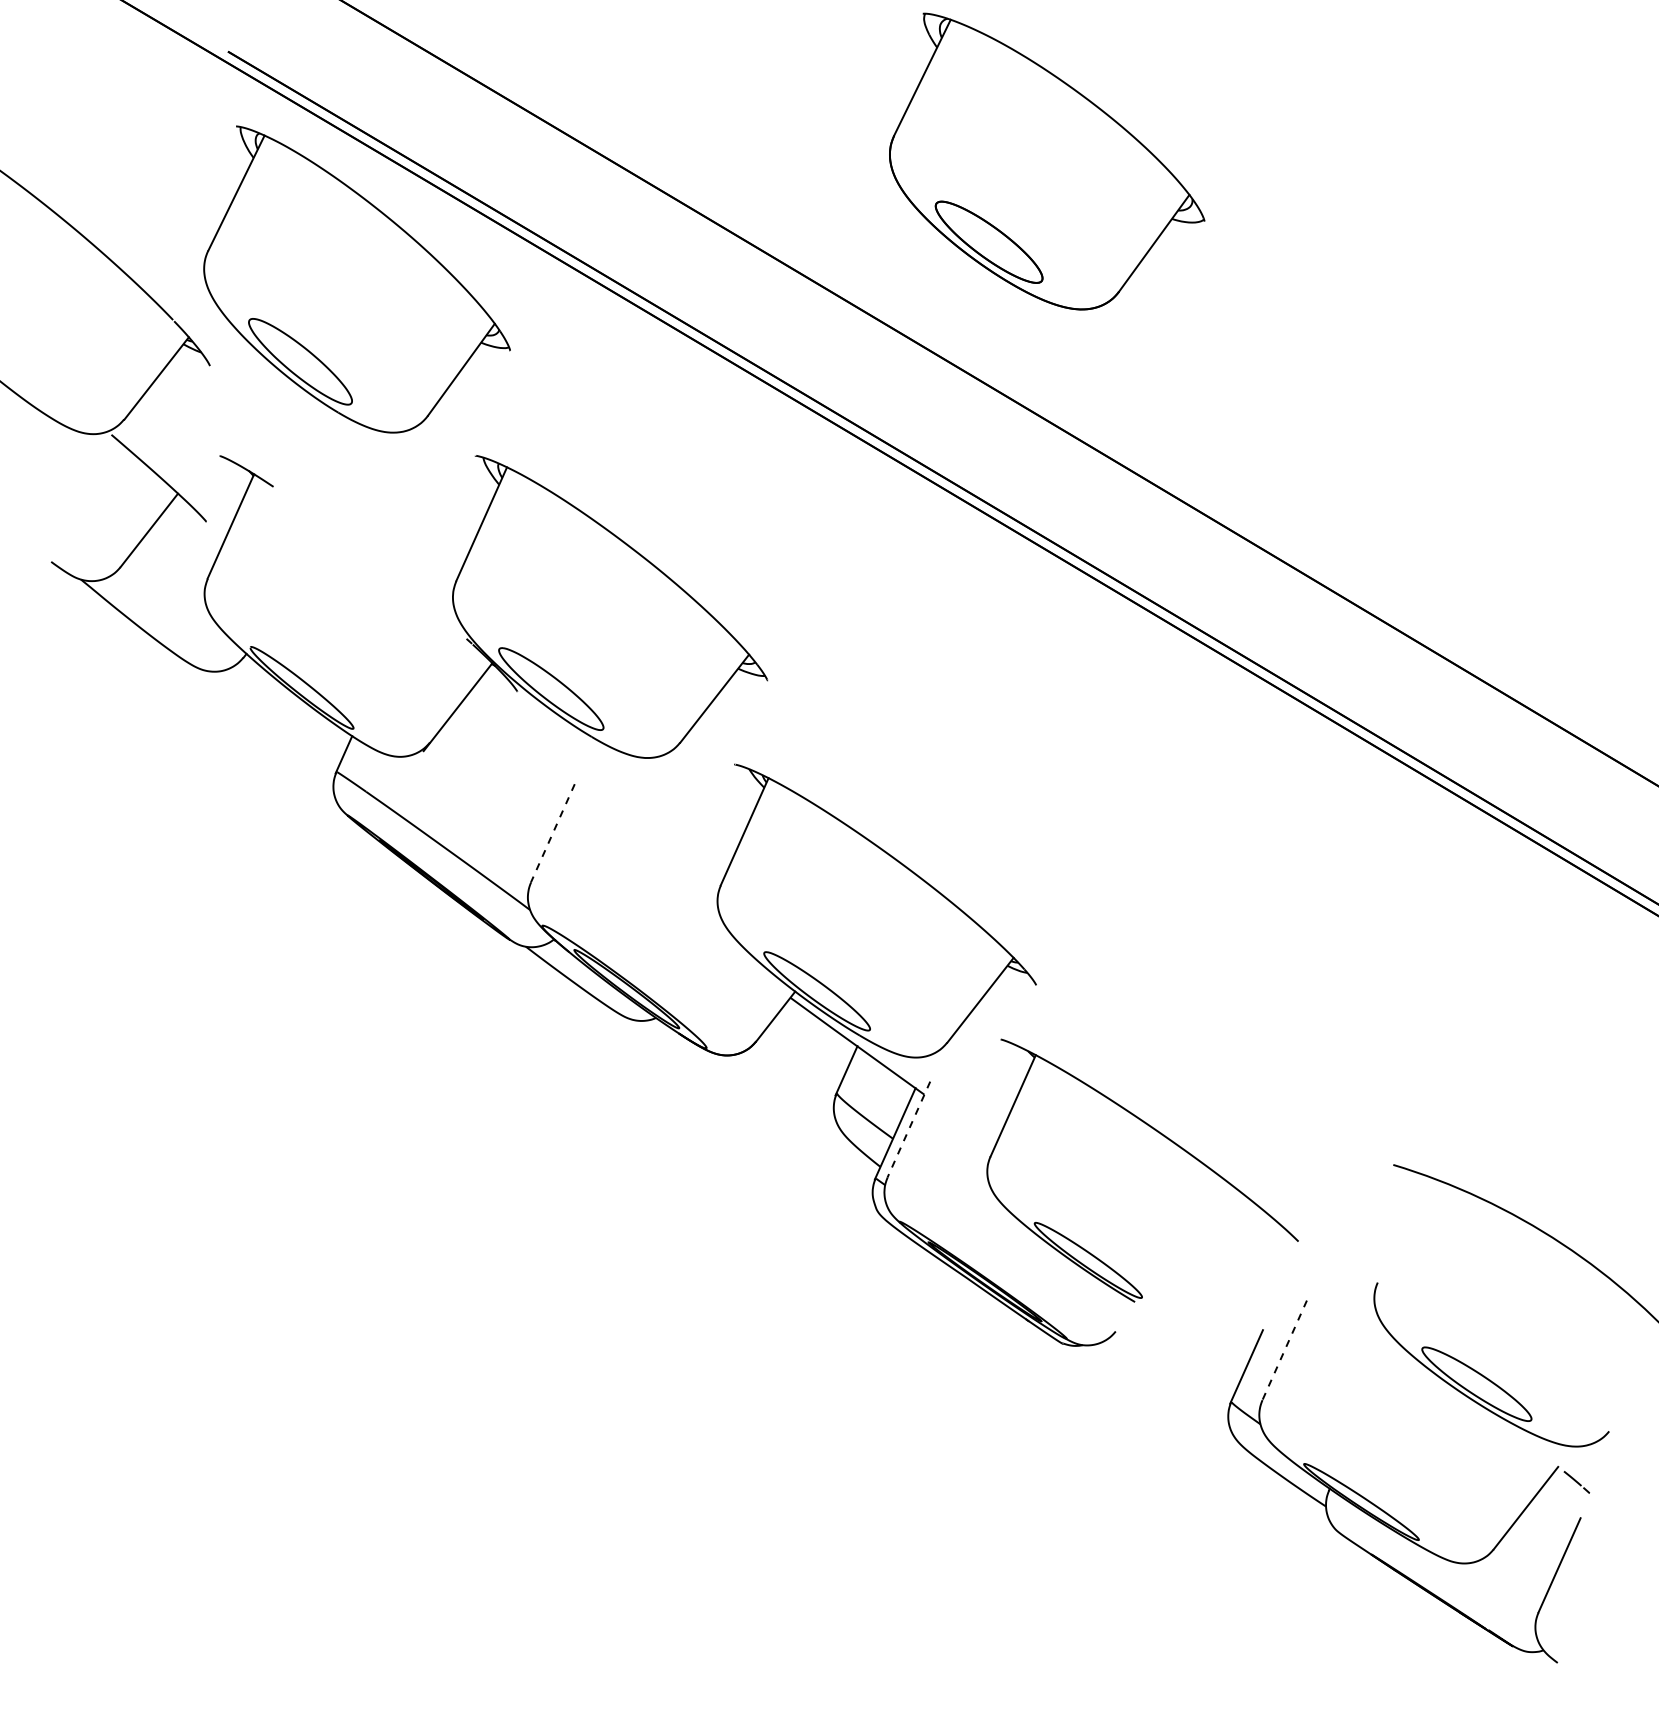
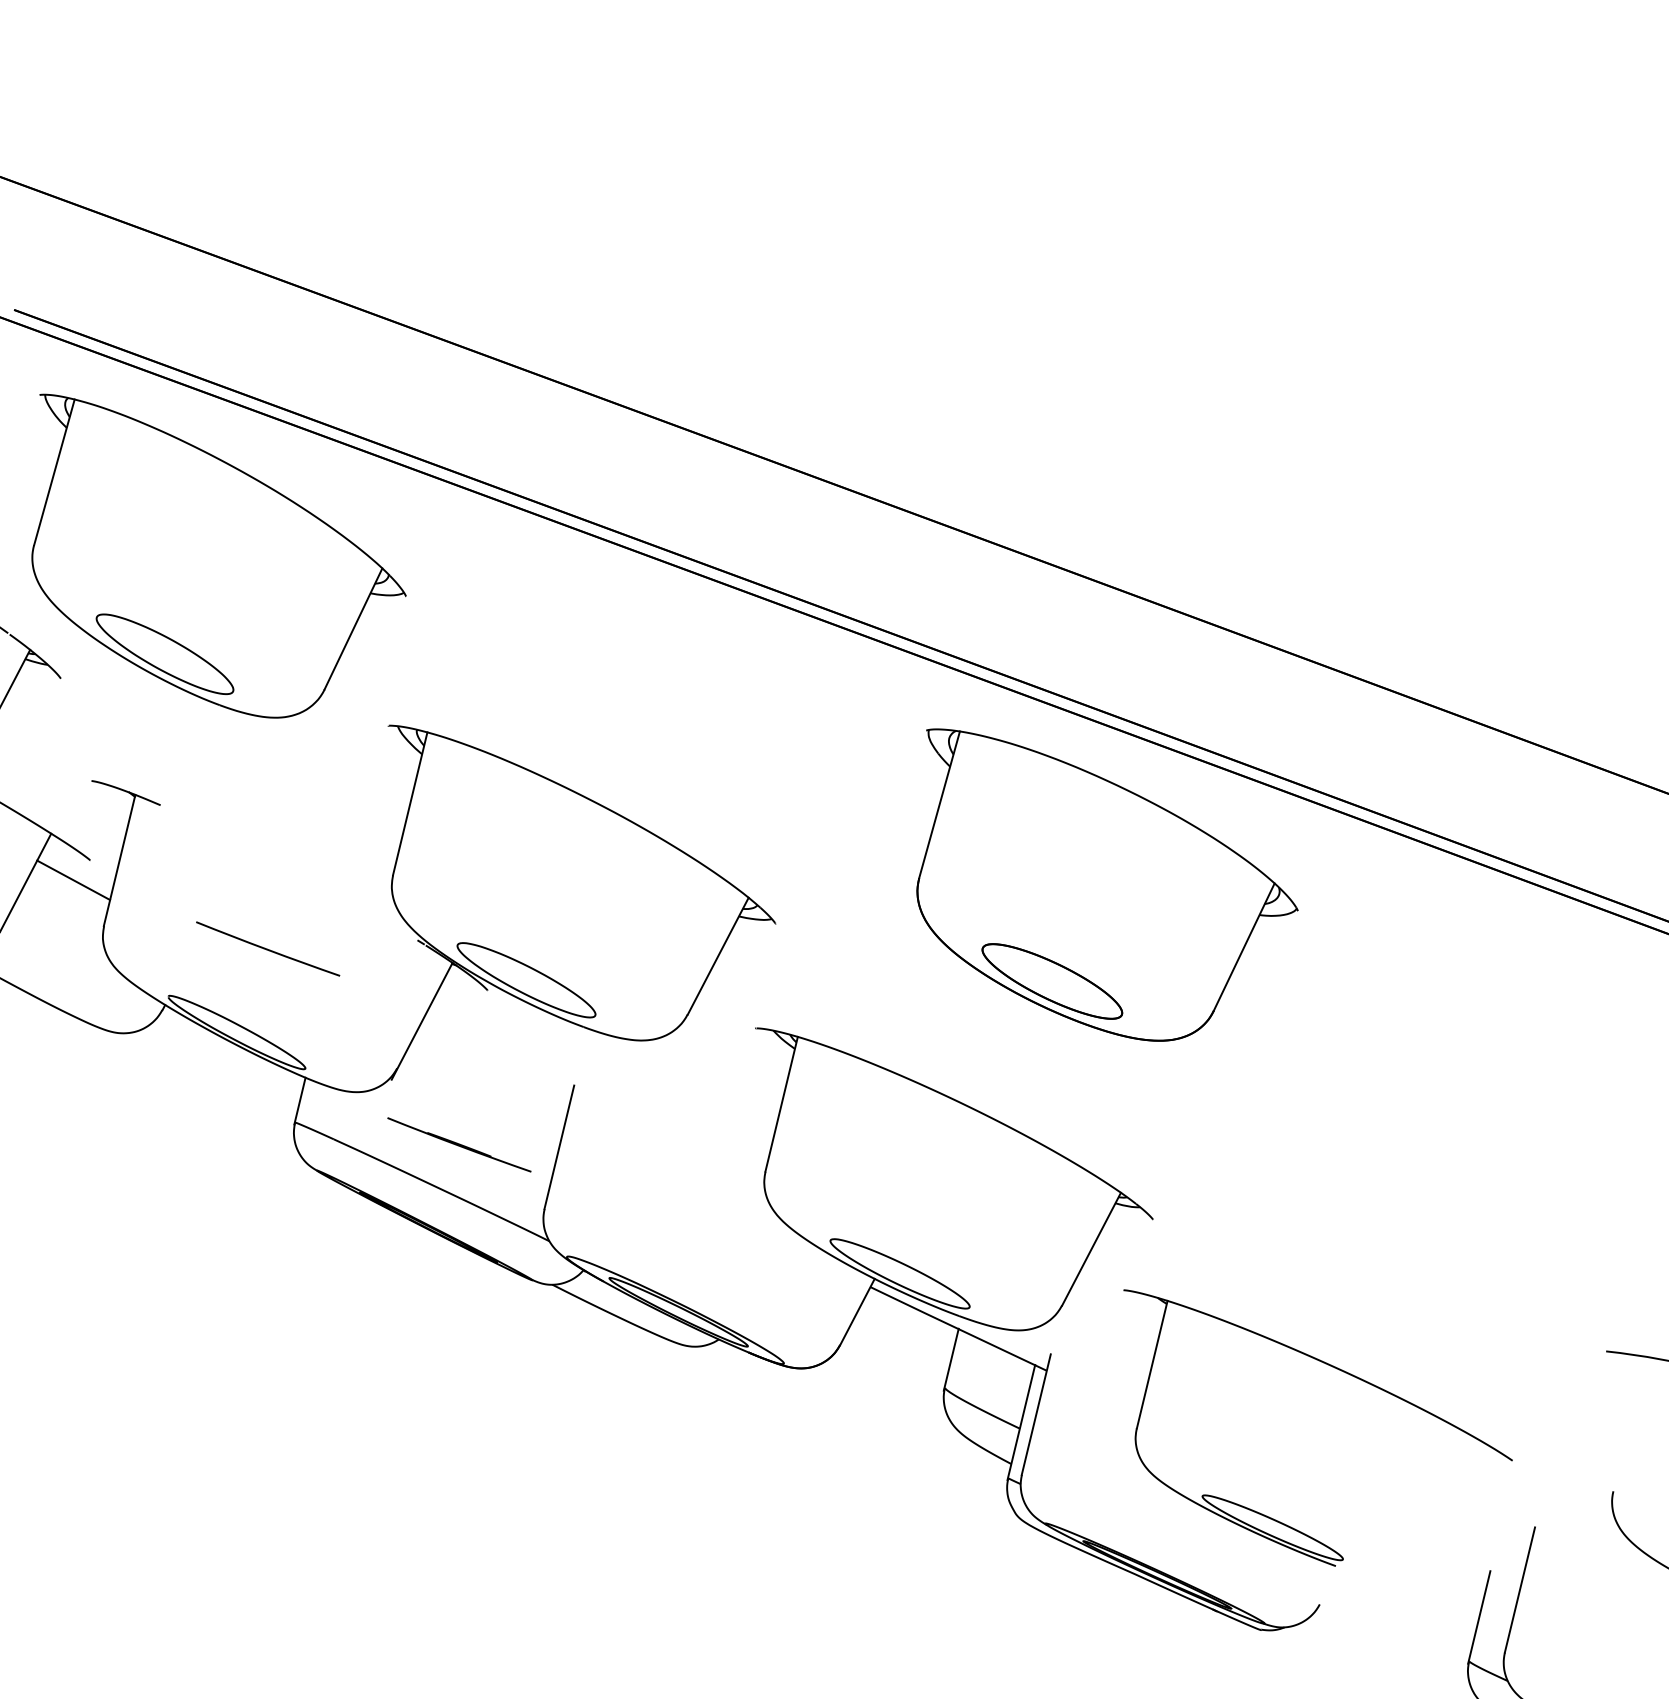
part: (1047, 161) -> (1102, 875), moved
line: (189, 535) -> (73, 879), added
line: (340, 623) -> (267, 949), added
line: (469, 815) -> (458, 1144), added
line: (552, 833) -> (558, 1147), dashed -> solid
line: (908, 1129) -> (1035, 1414), dashed -> solid
line: (1284, 1350) -> (1519, 1590), dashed -> solid

